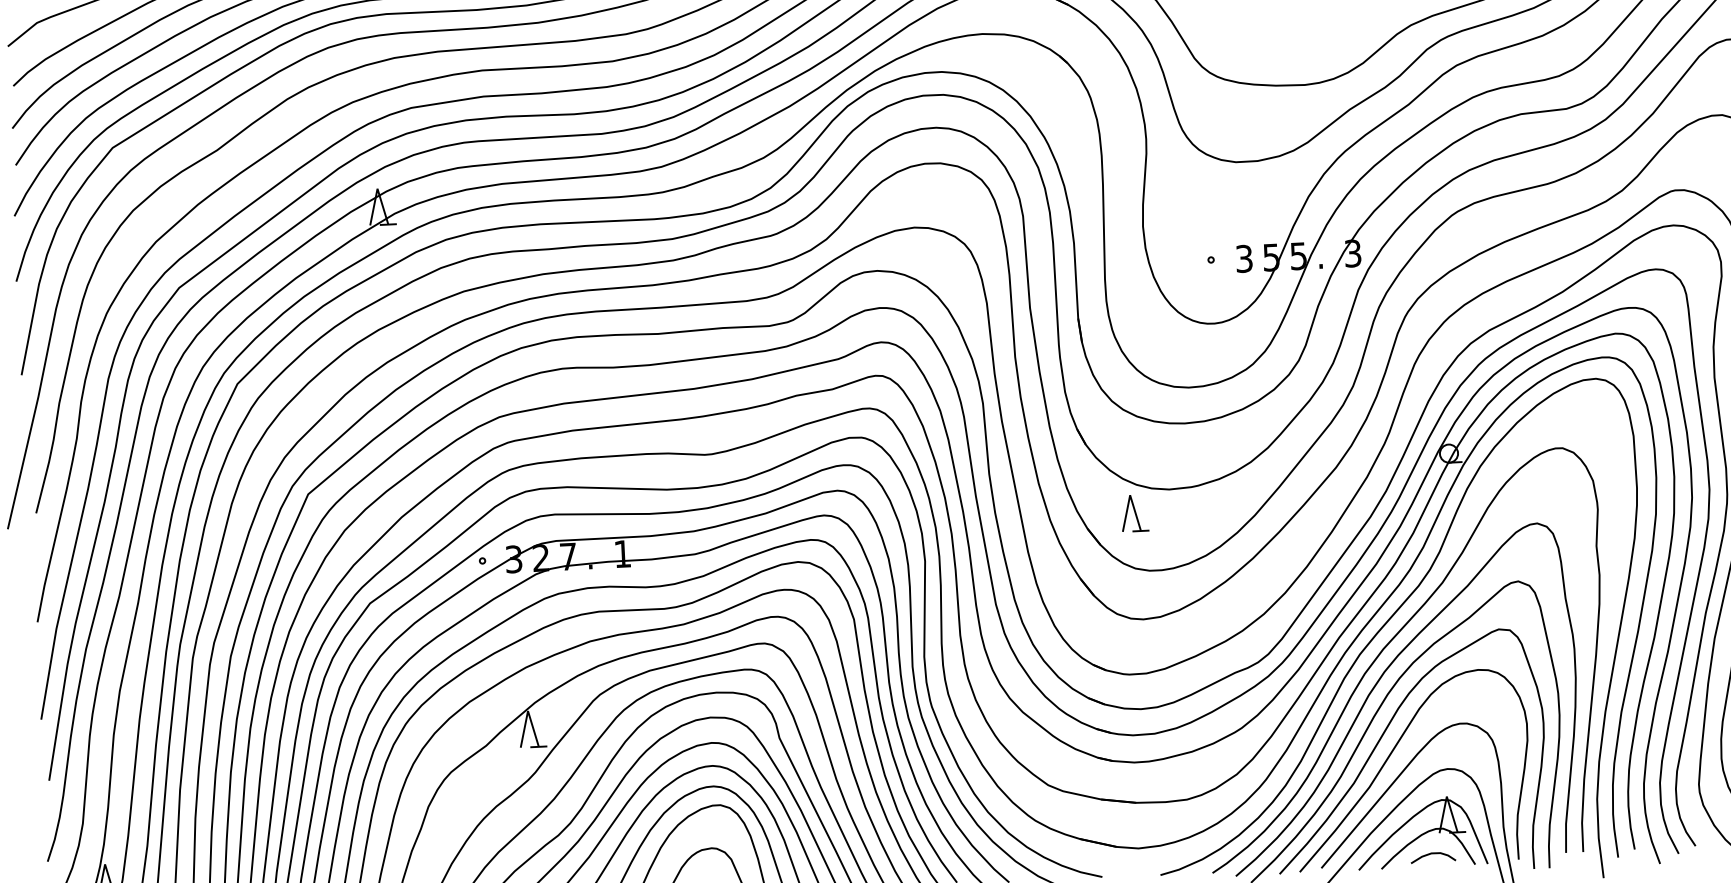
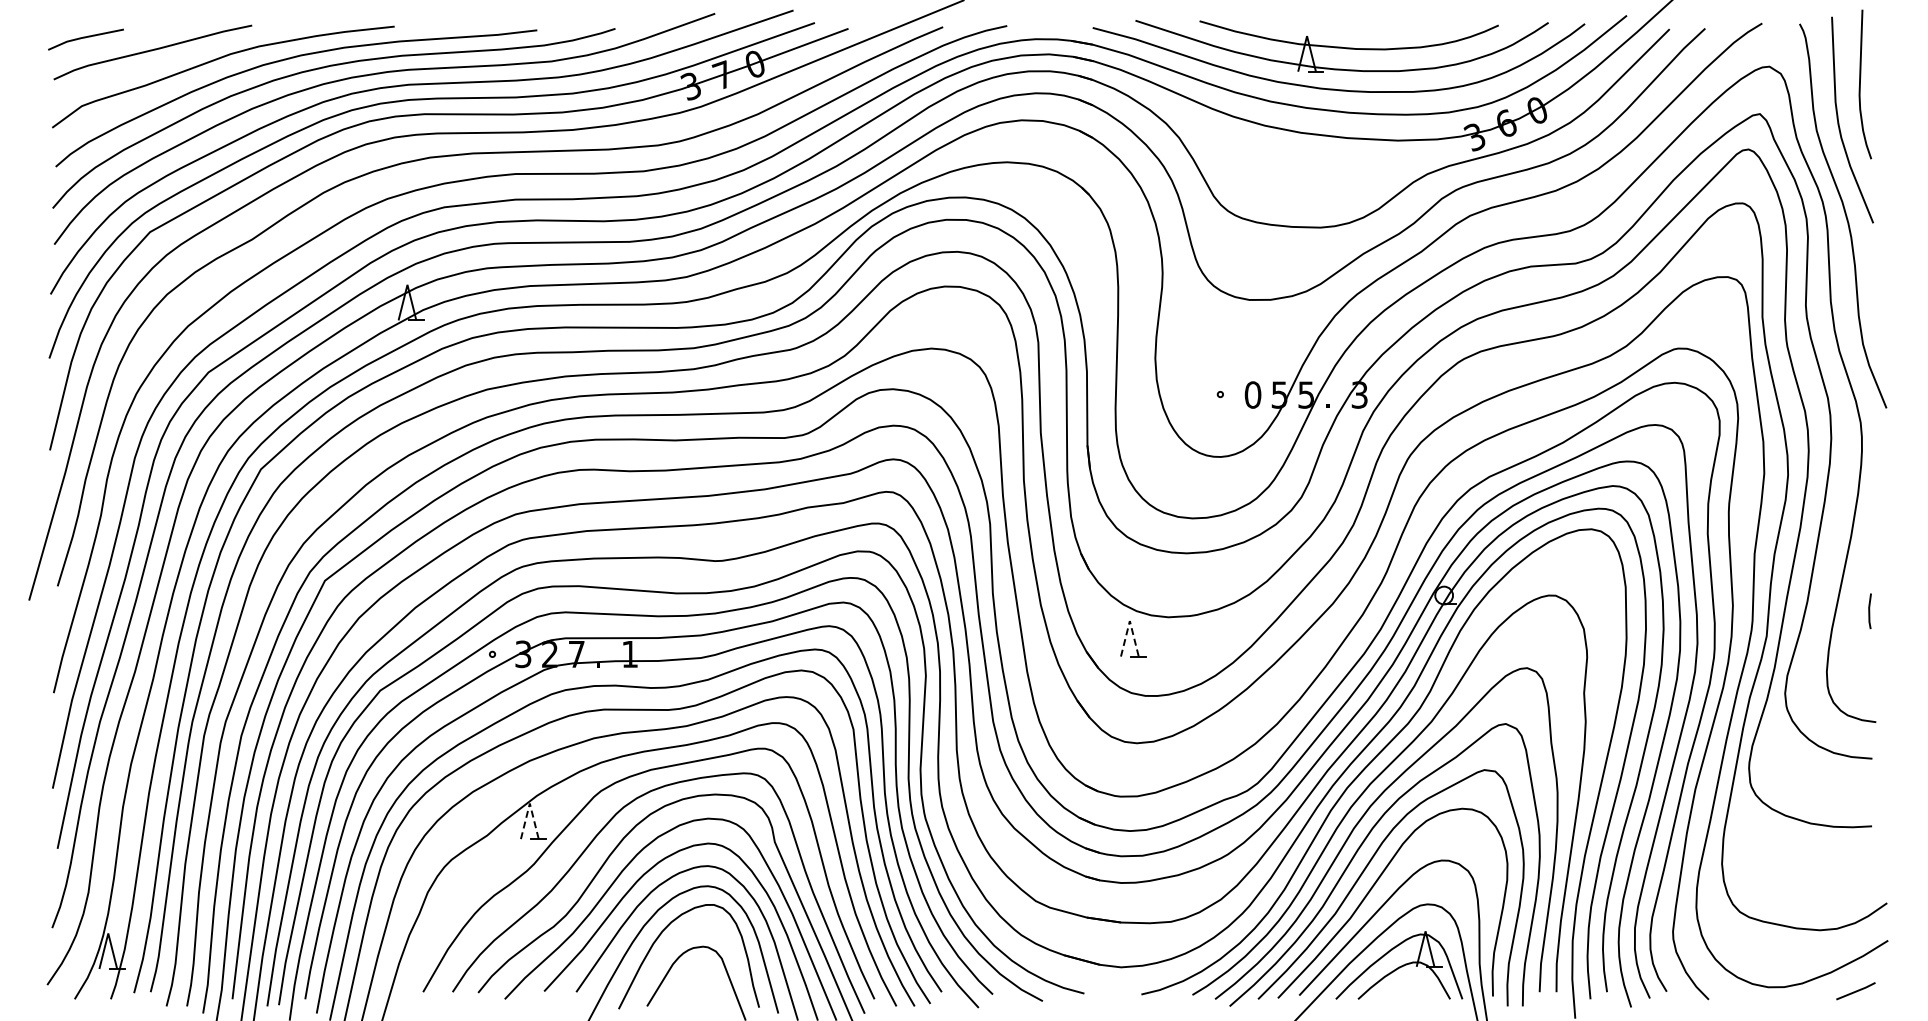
text: (1243, 258) -> (1252, 394), 3 -> 0
line: (1129, 495) -> (1129, 621), solid -> dashed
line: (527, 711) -> (529, 803), solid -> dashed
curve: (1433, 854) -> (1409, 987), removed

